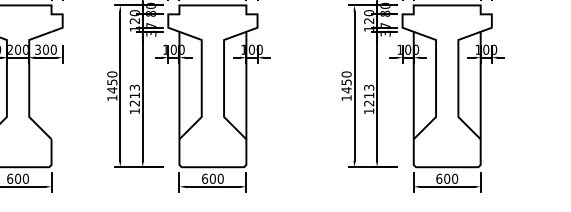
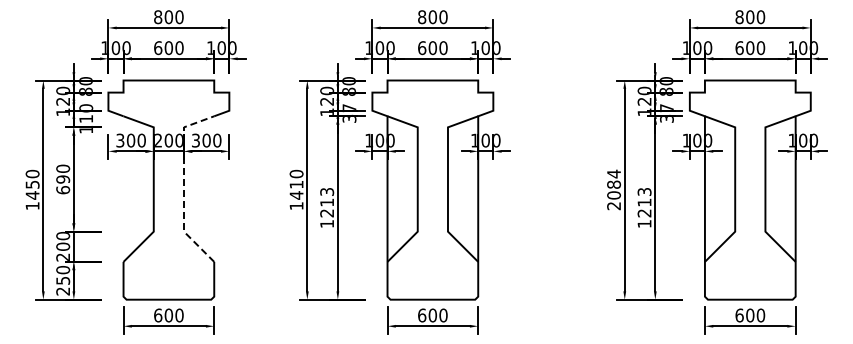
line: (29, 81) -> (184, 183), solid -> dashed
text: (112, 82) -> (296, 184), 1450 -> 1410
text: (346, 85) -> (614, 189), 1450 -> 2084

